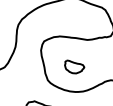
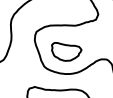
part: (74, 66) -> (66, 51), size x1.67

